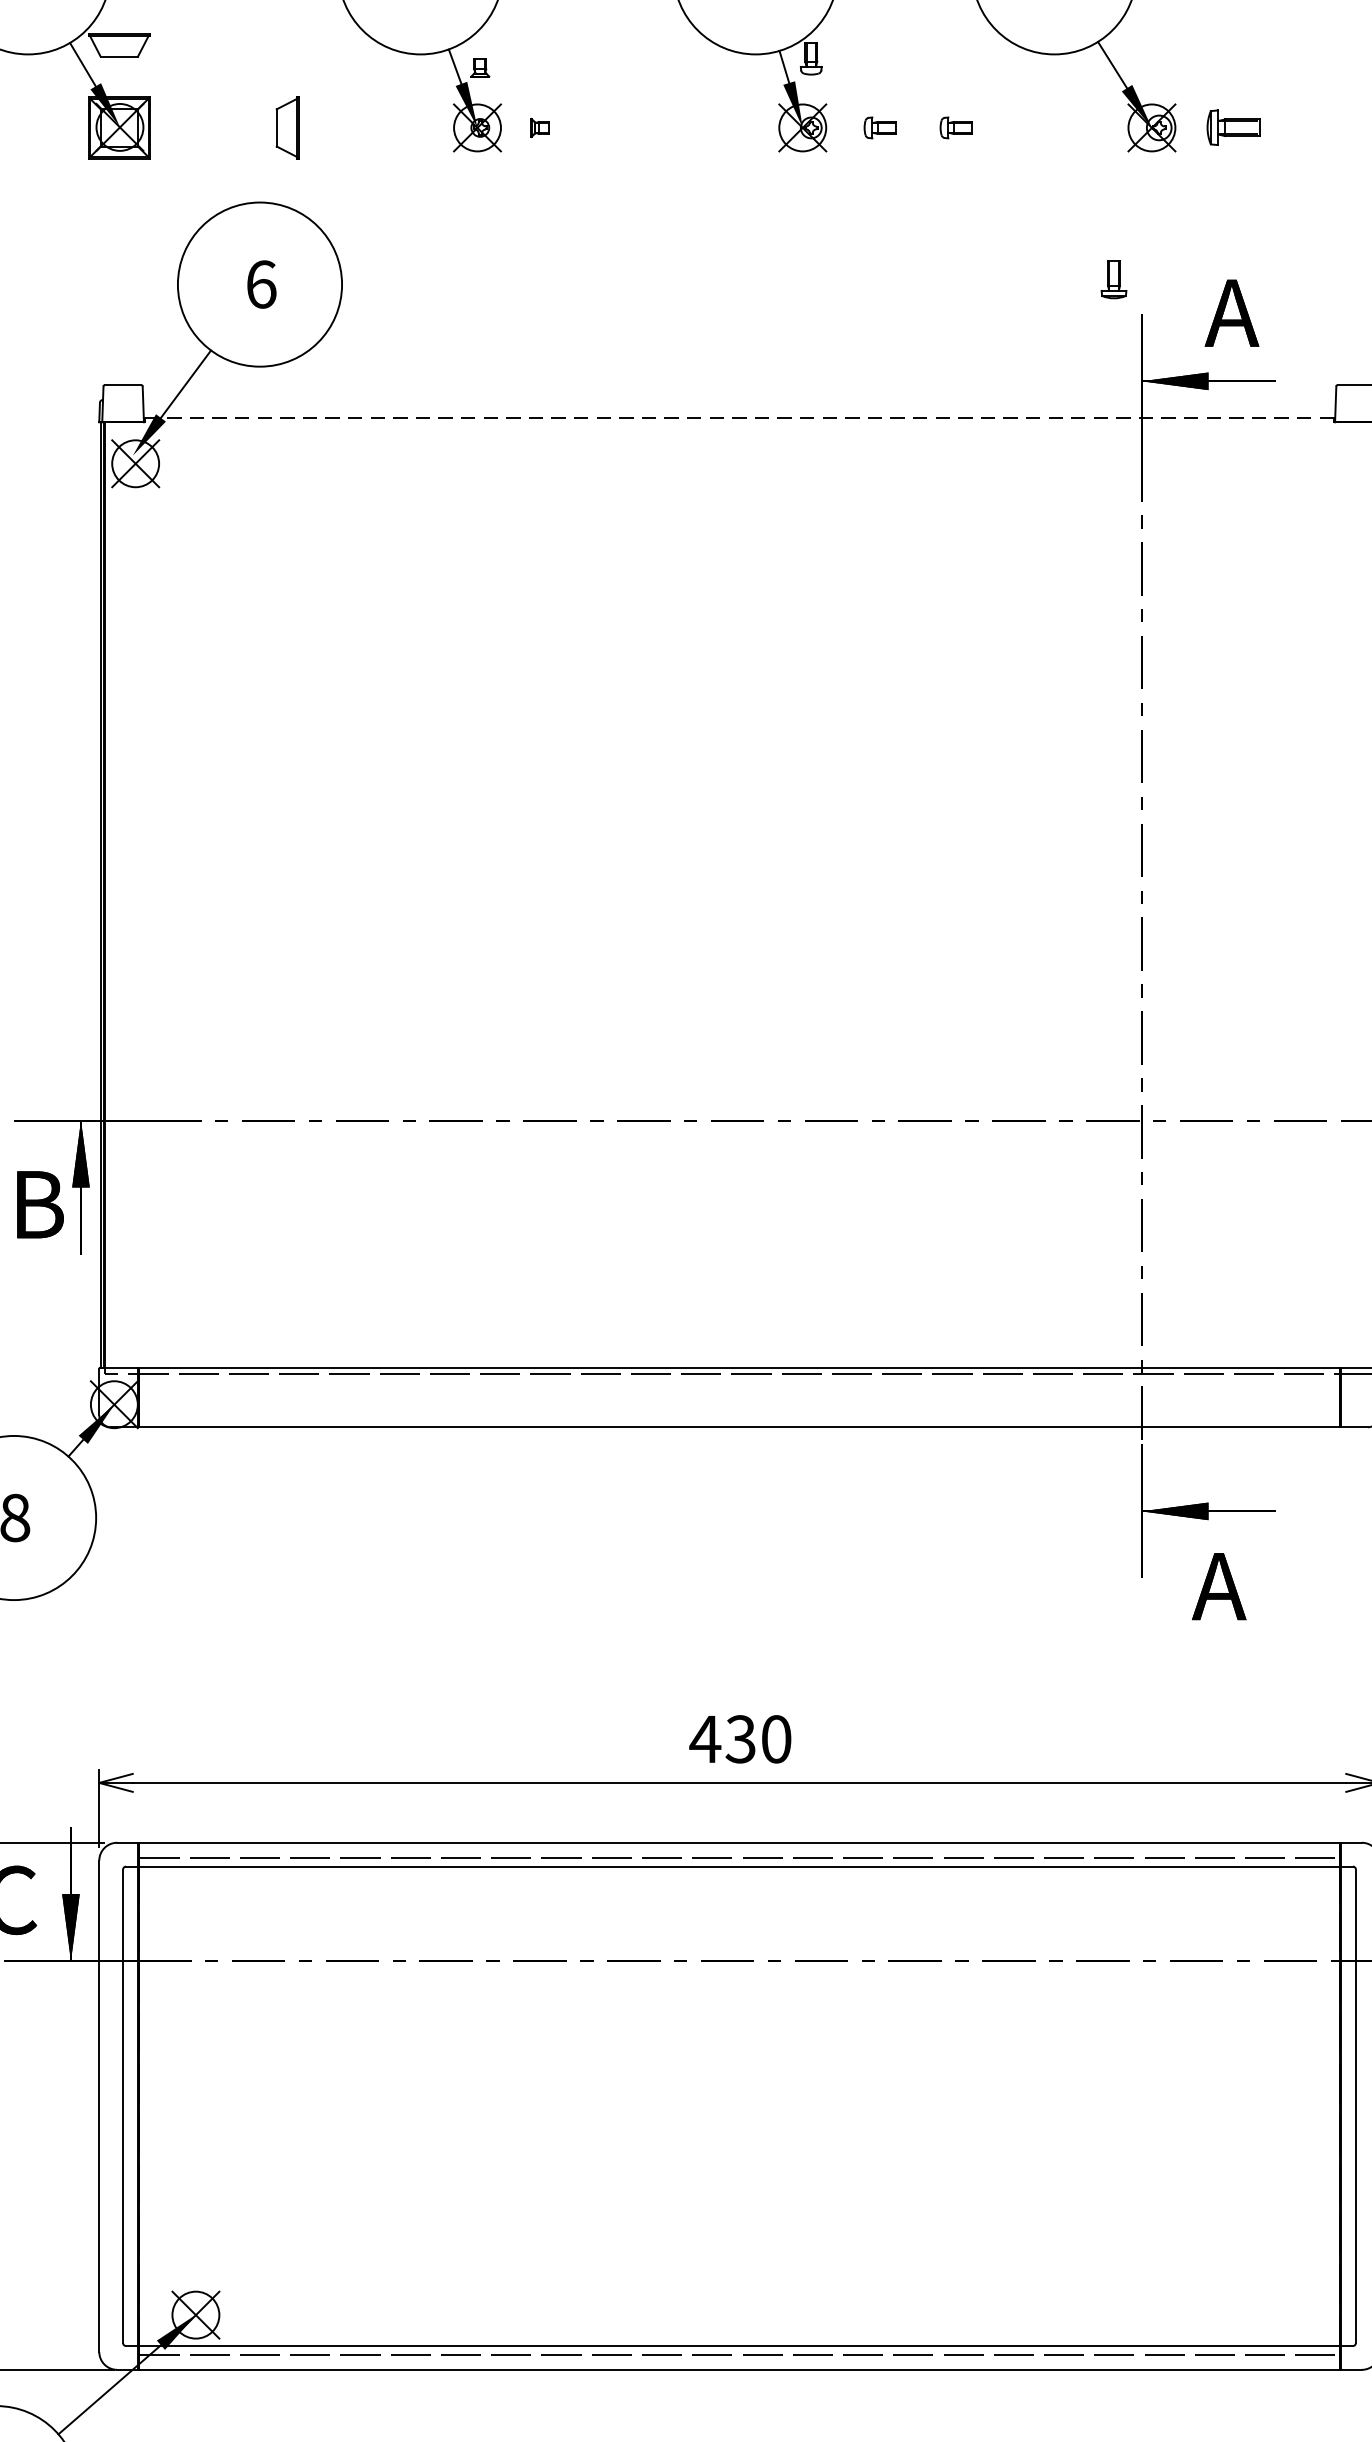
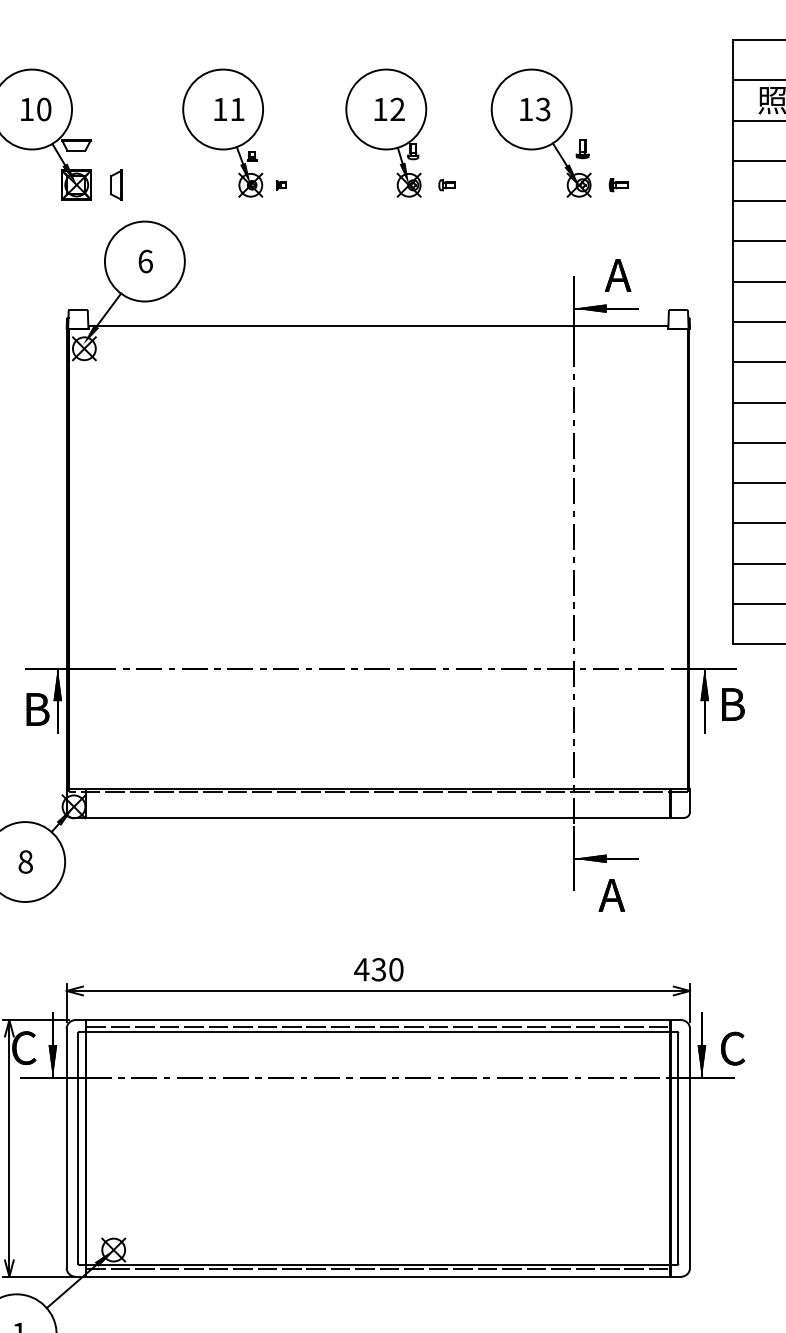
part: (287, 126) -> (116, 184), moved
part: (955, 128) -> (483, 185), removed
part: (1232, 128) -> (618, 185), size x0.71
part: (1113, 280) -> (582, 149), moved
line: (739, 418) -> (378, 326), dashed -> solid

